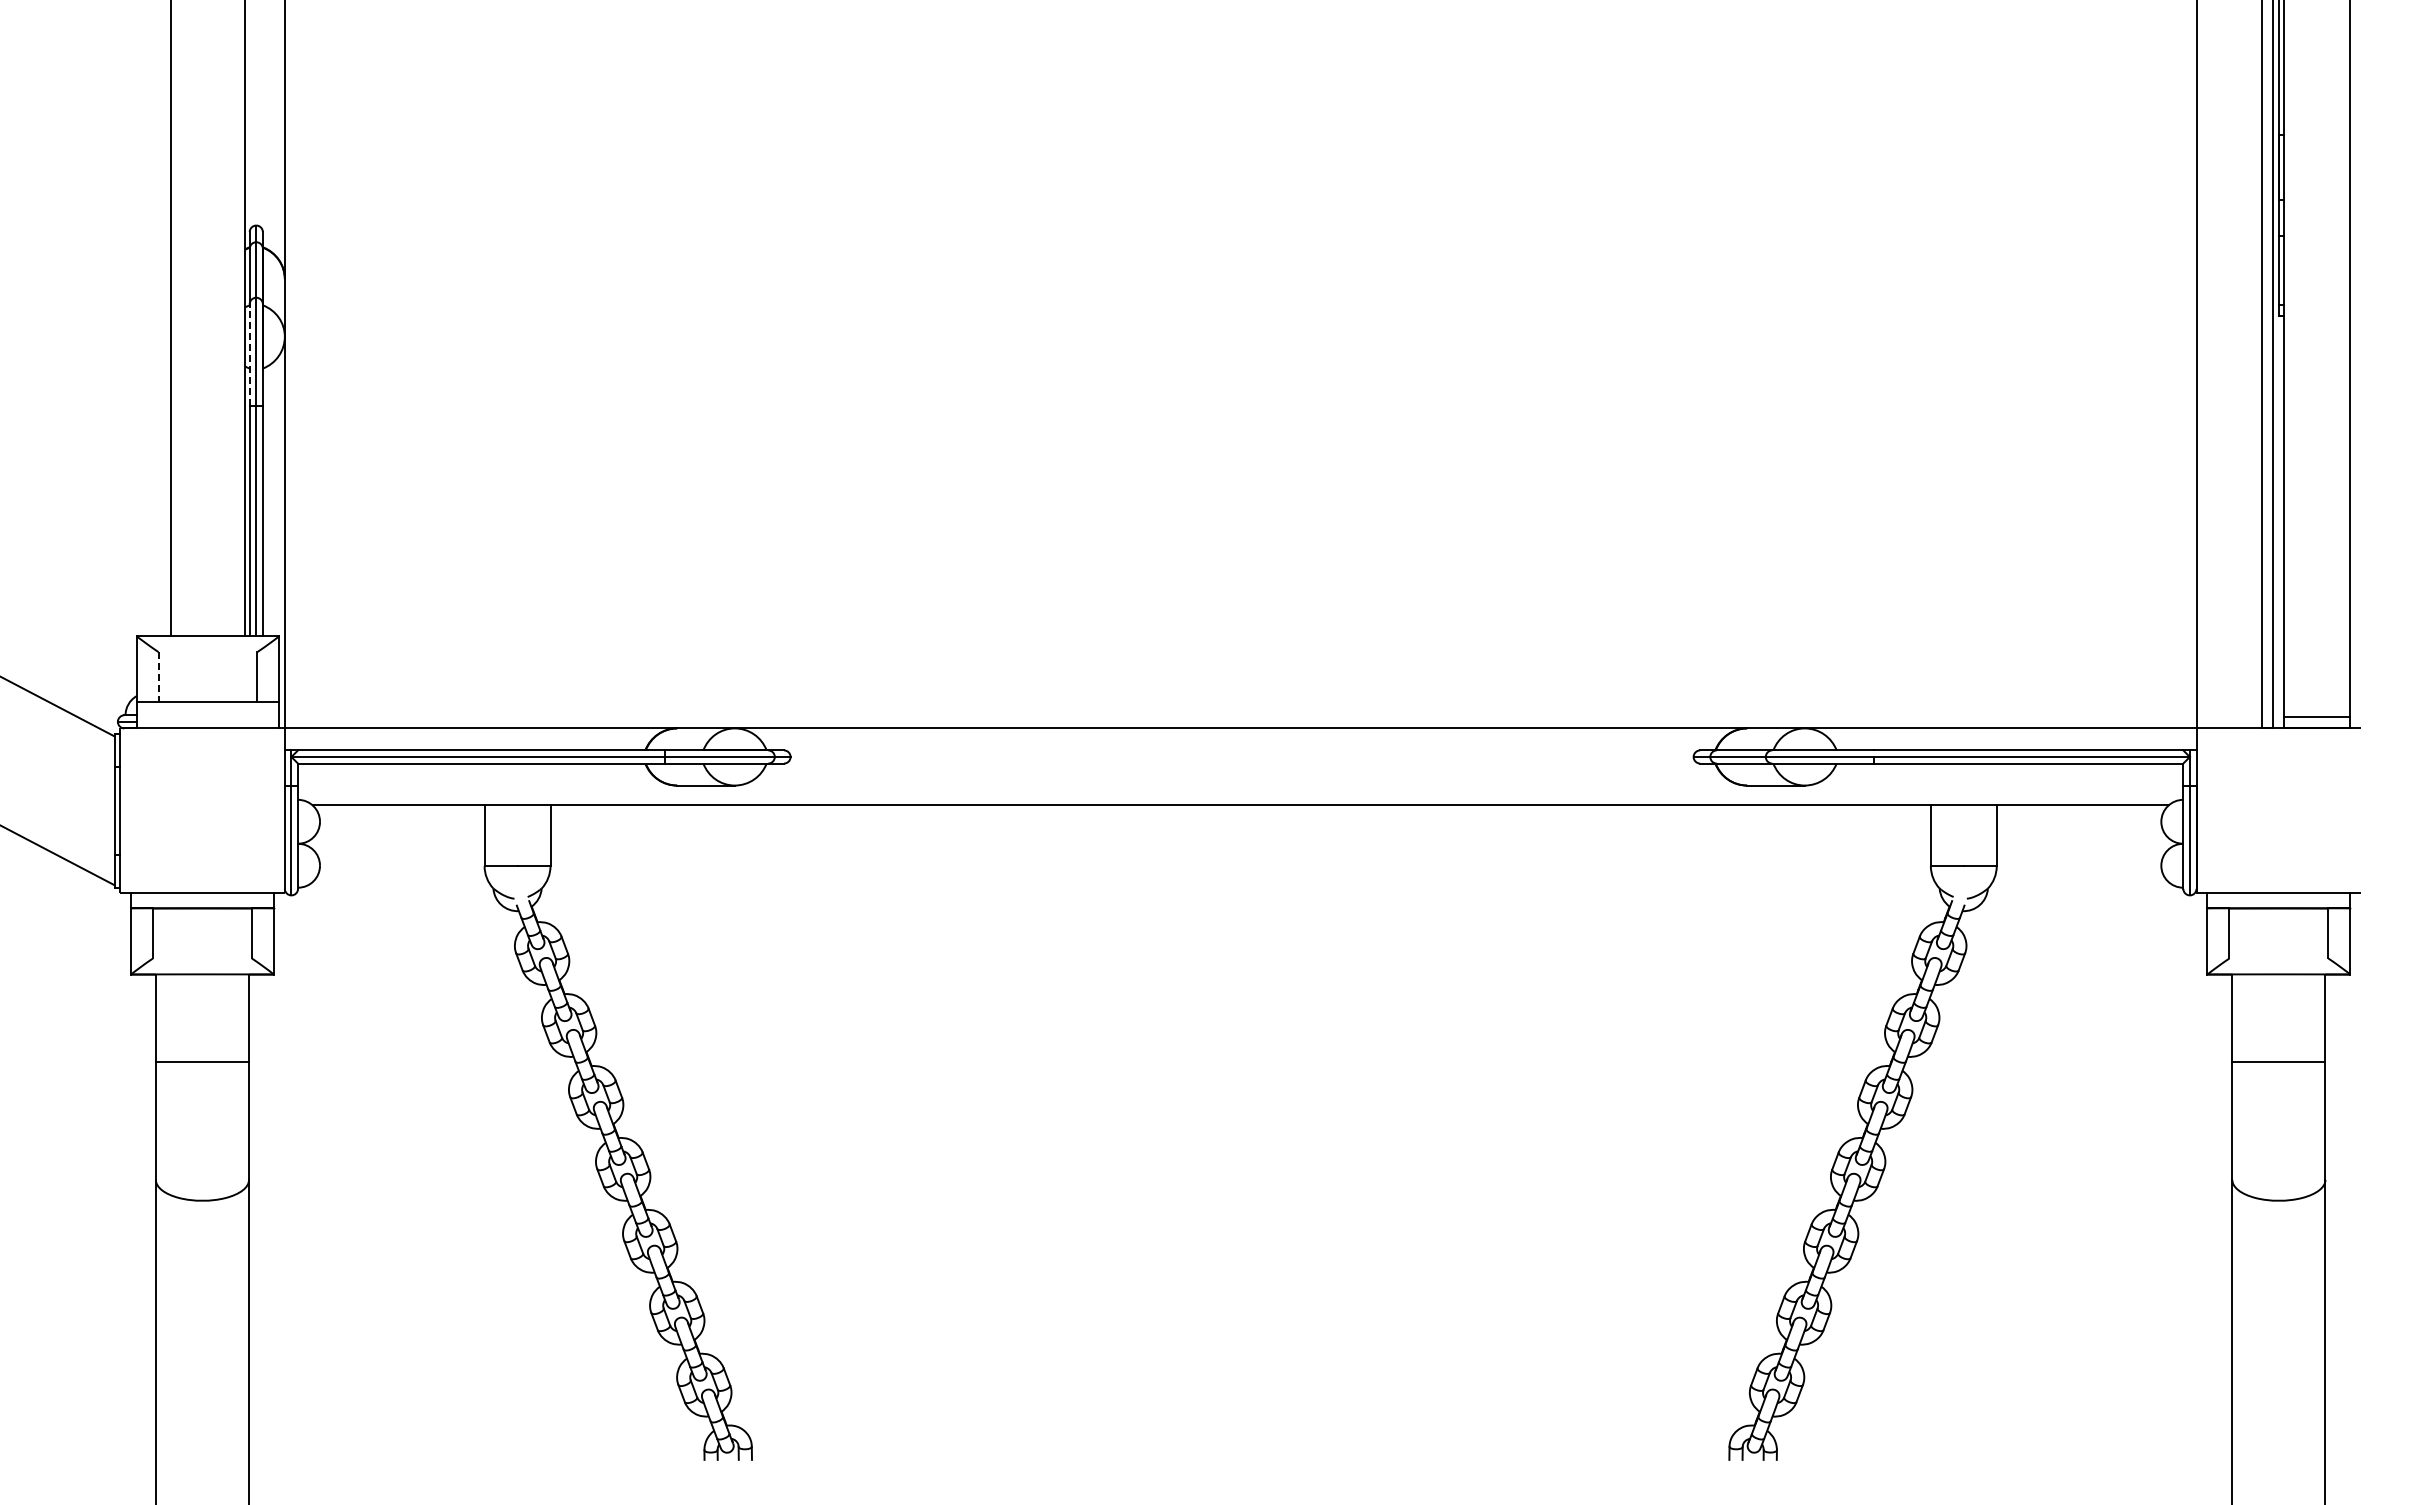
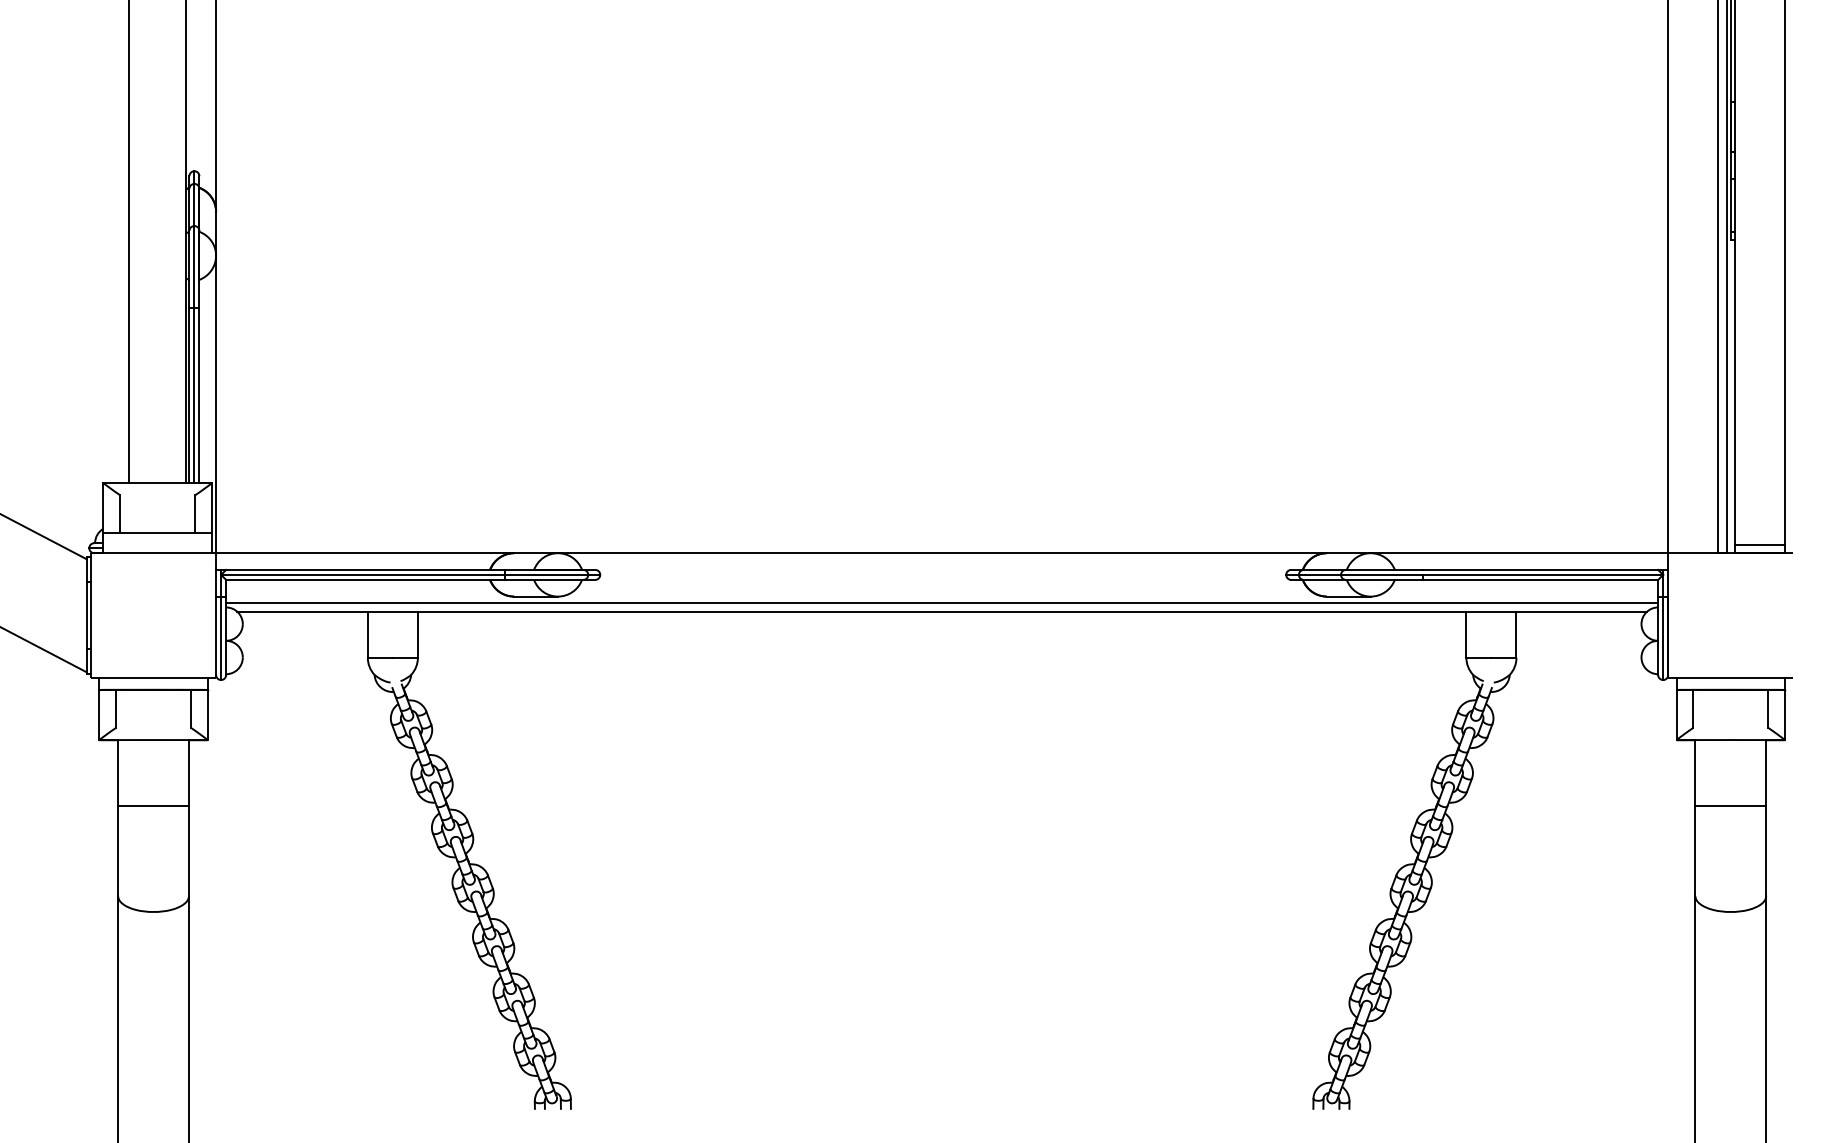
line: (249, 356) -> (189, 270), dashed -> solid
line: (158, 677) -> (120, 514), dashed -> solid
line: (1240, 794) -> (942, 603), added

